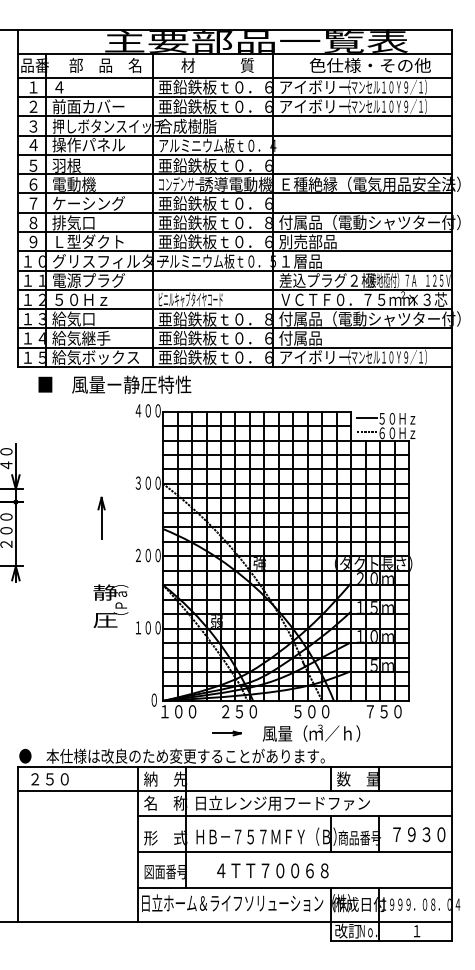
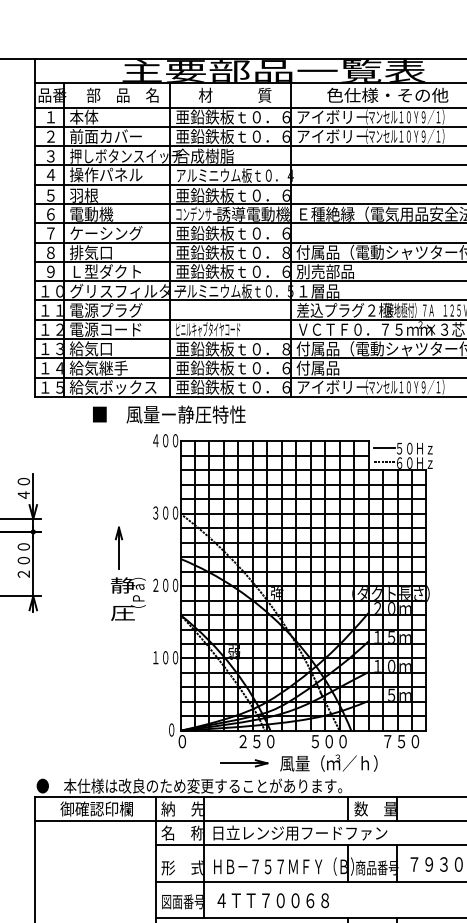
text: (66, 86) -> (83, 116), ４ -> 本体
text: (88, 299) -> (105, 329), ５０Ｈｚ -> 電源コード
text: (114, 384) -> (168, 414), moved
text: (110, 605) -> (127, 598), moved
text: (178, 711) -> (195, 741), １００ -> ０
part: (226, 733) -> (243, 763), size x1.67
text: (73, 778) -> (90, 808), ２５０ -> 御確認印欄
text: (272, 870) -> (272, 900), moved

